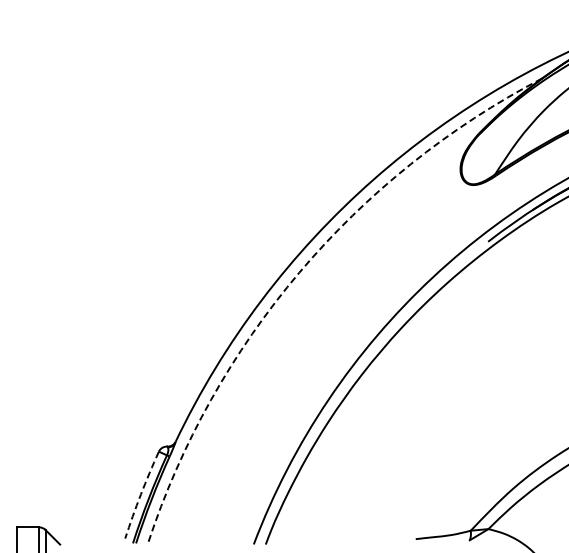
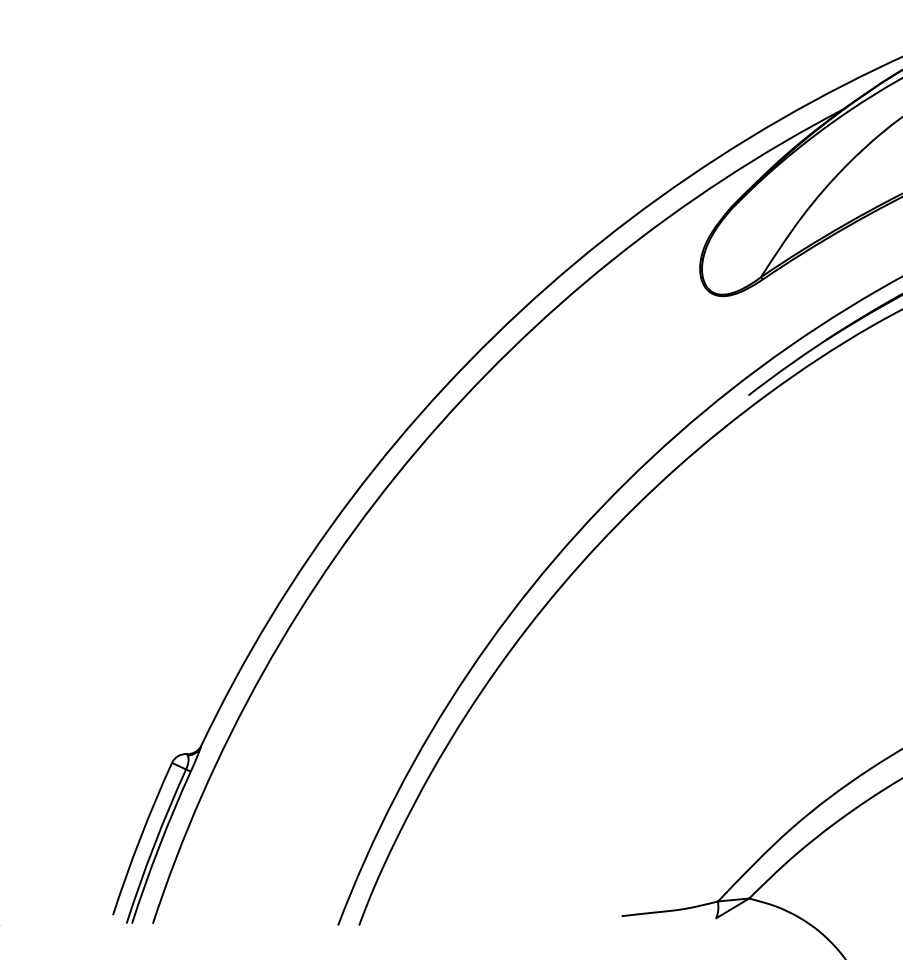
arc: (299, 272) -> (418, 449), dashed -> solid
arc: (140, 494) -> (139, 837), dashed -> solid

